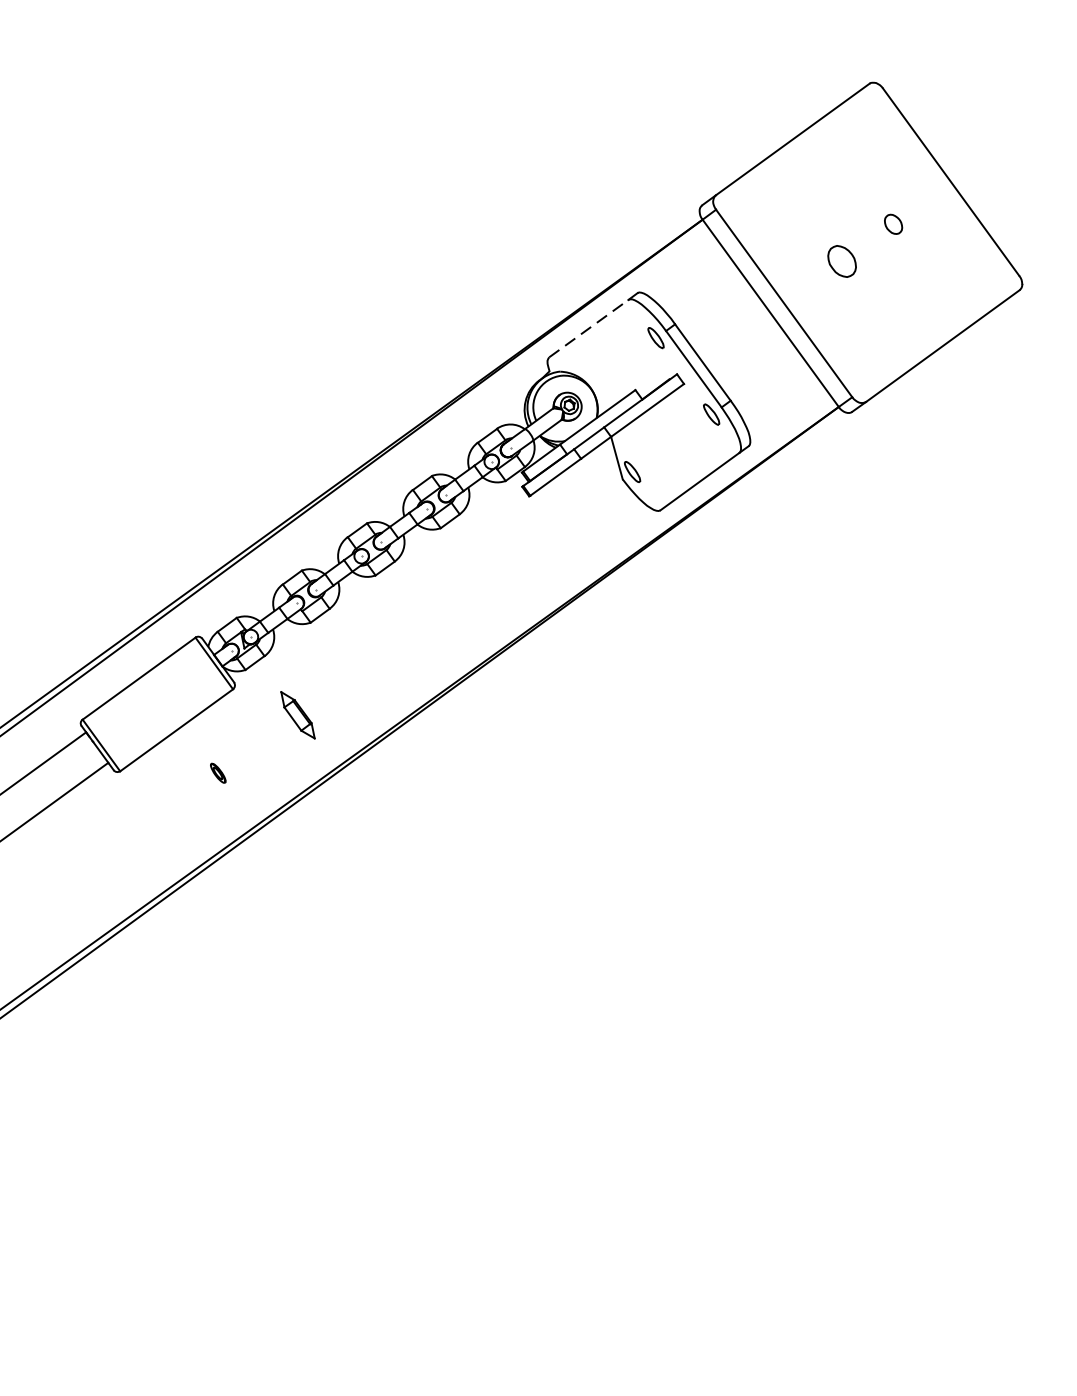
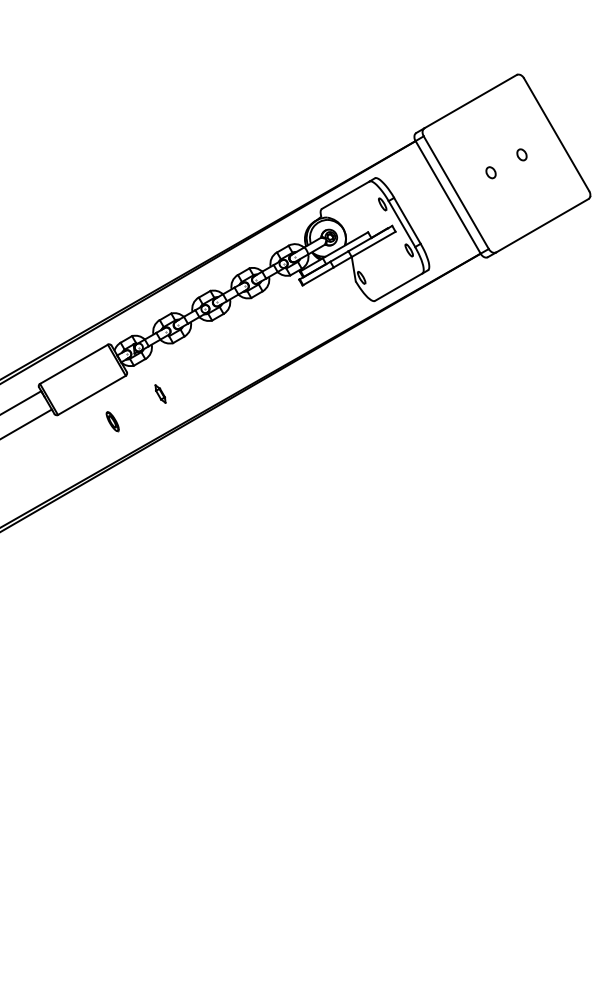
part: (841, 261) -> (490, 172), size x0.62
line: (590, 328) -> (346, 195), dashed -> solid
part: (297, 714) -> (160, 393), size x0.62
part: (217, 772) -> (112, 421), size x1.67

